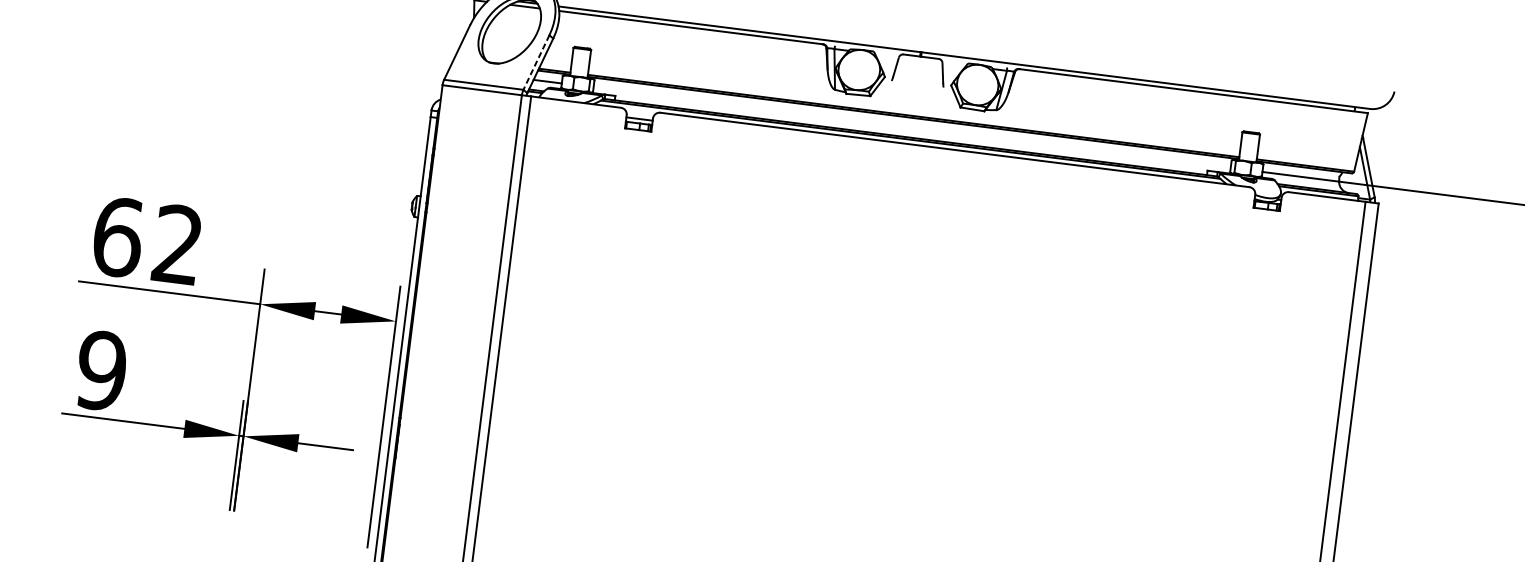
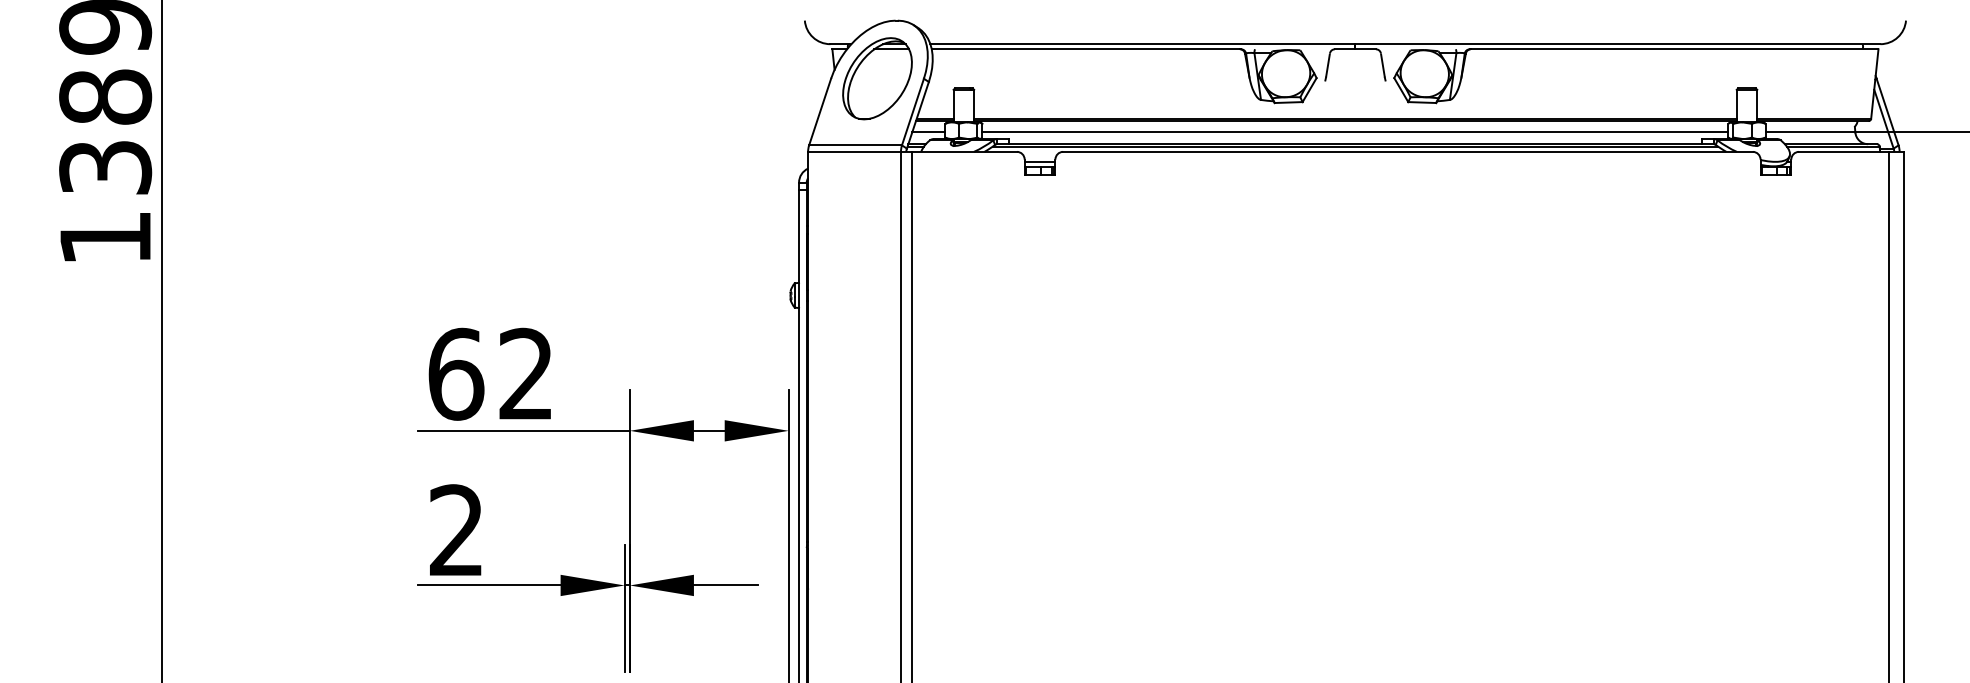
line: (536, 62) -> (912, 112), dashed -> solid
line: (912, 127) -> (1355, 132), added
text: (101, 370) -> (456, 530), 9 -> 2

